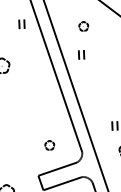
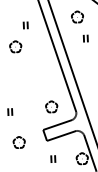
part: (21, 24) -> (25, 25), moved
part: (83, 25) -> (77, 16), size x1.67
part: (81, 54) -> (85, 38), moved
part: (49, 144) -> (51, 106), size x1.67

